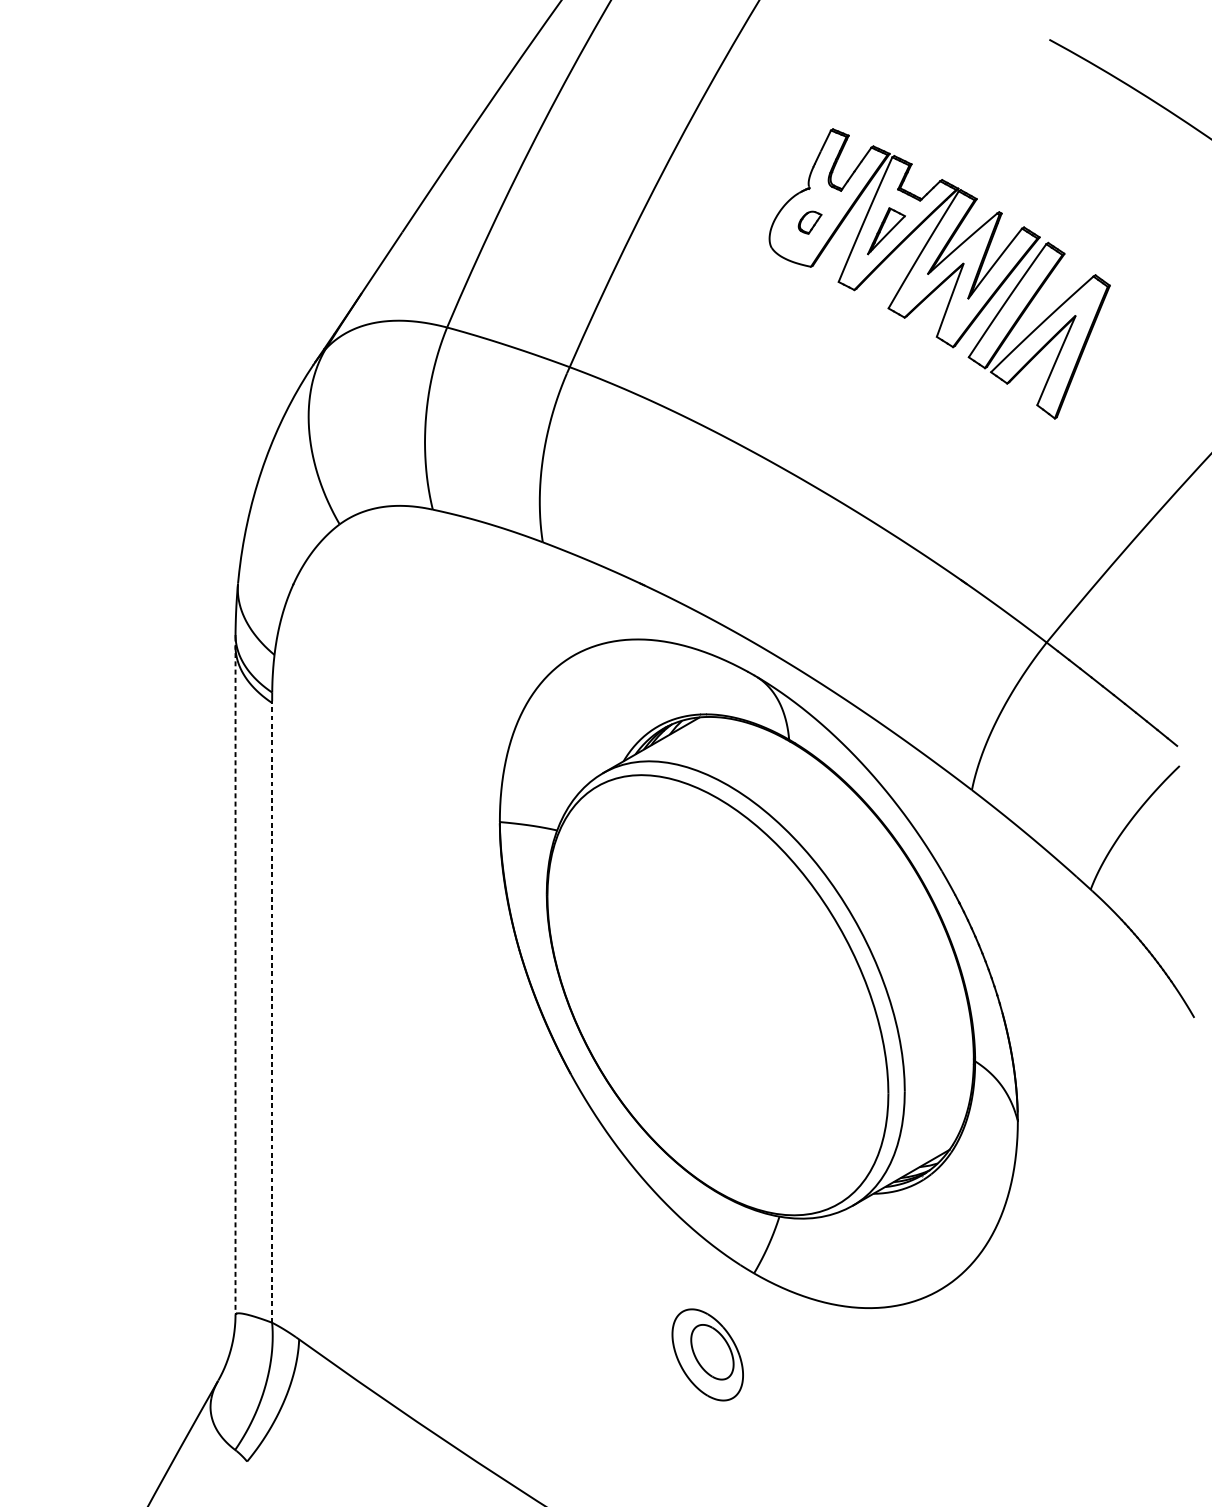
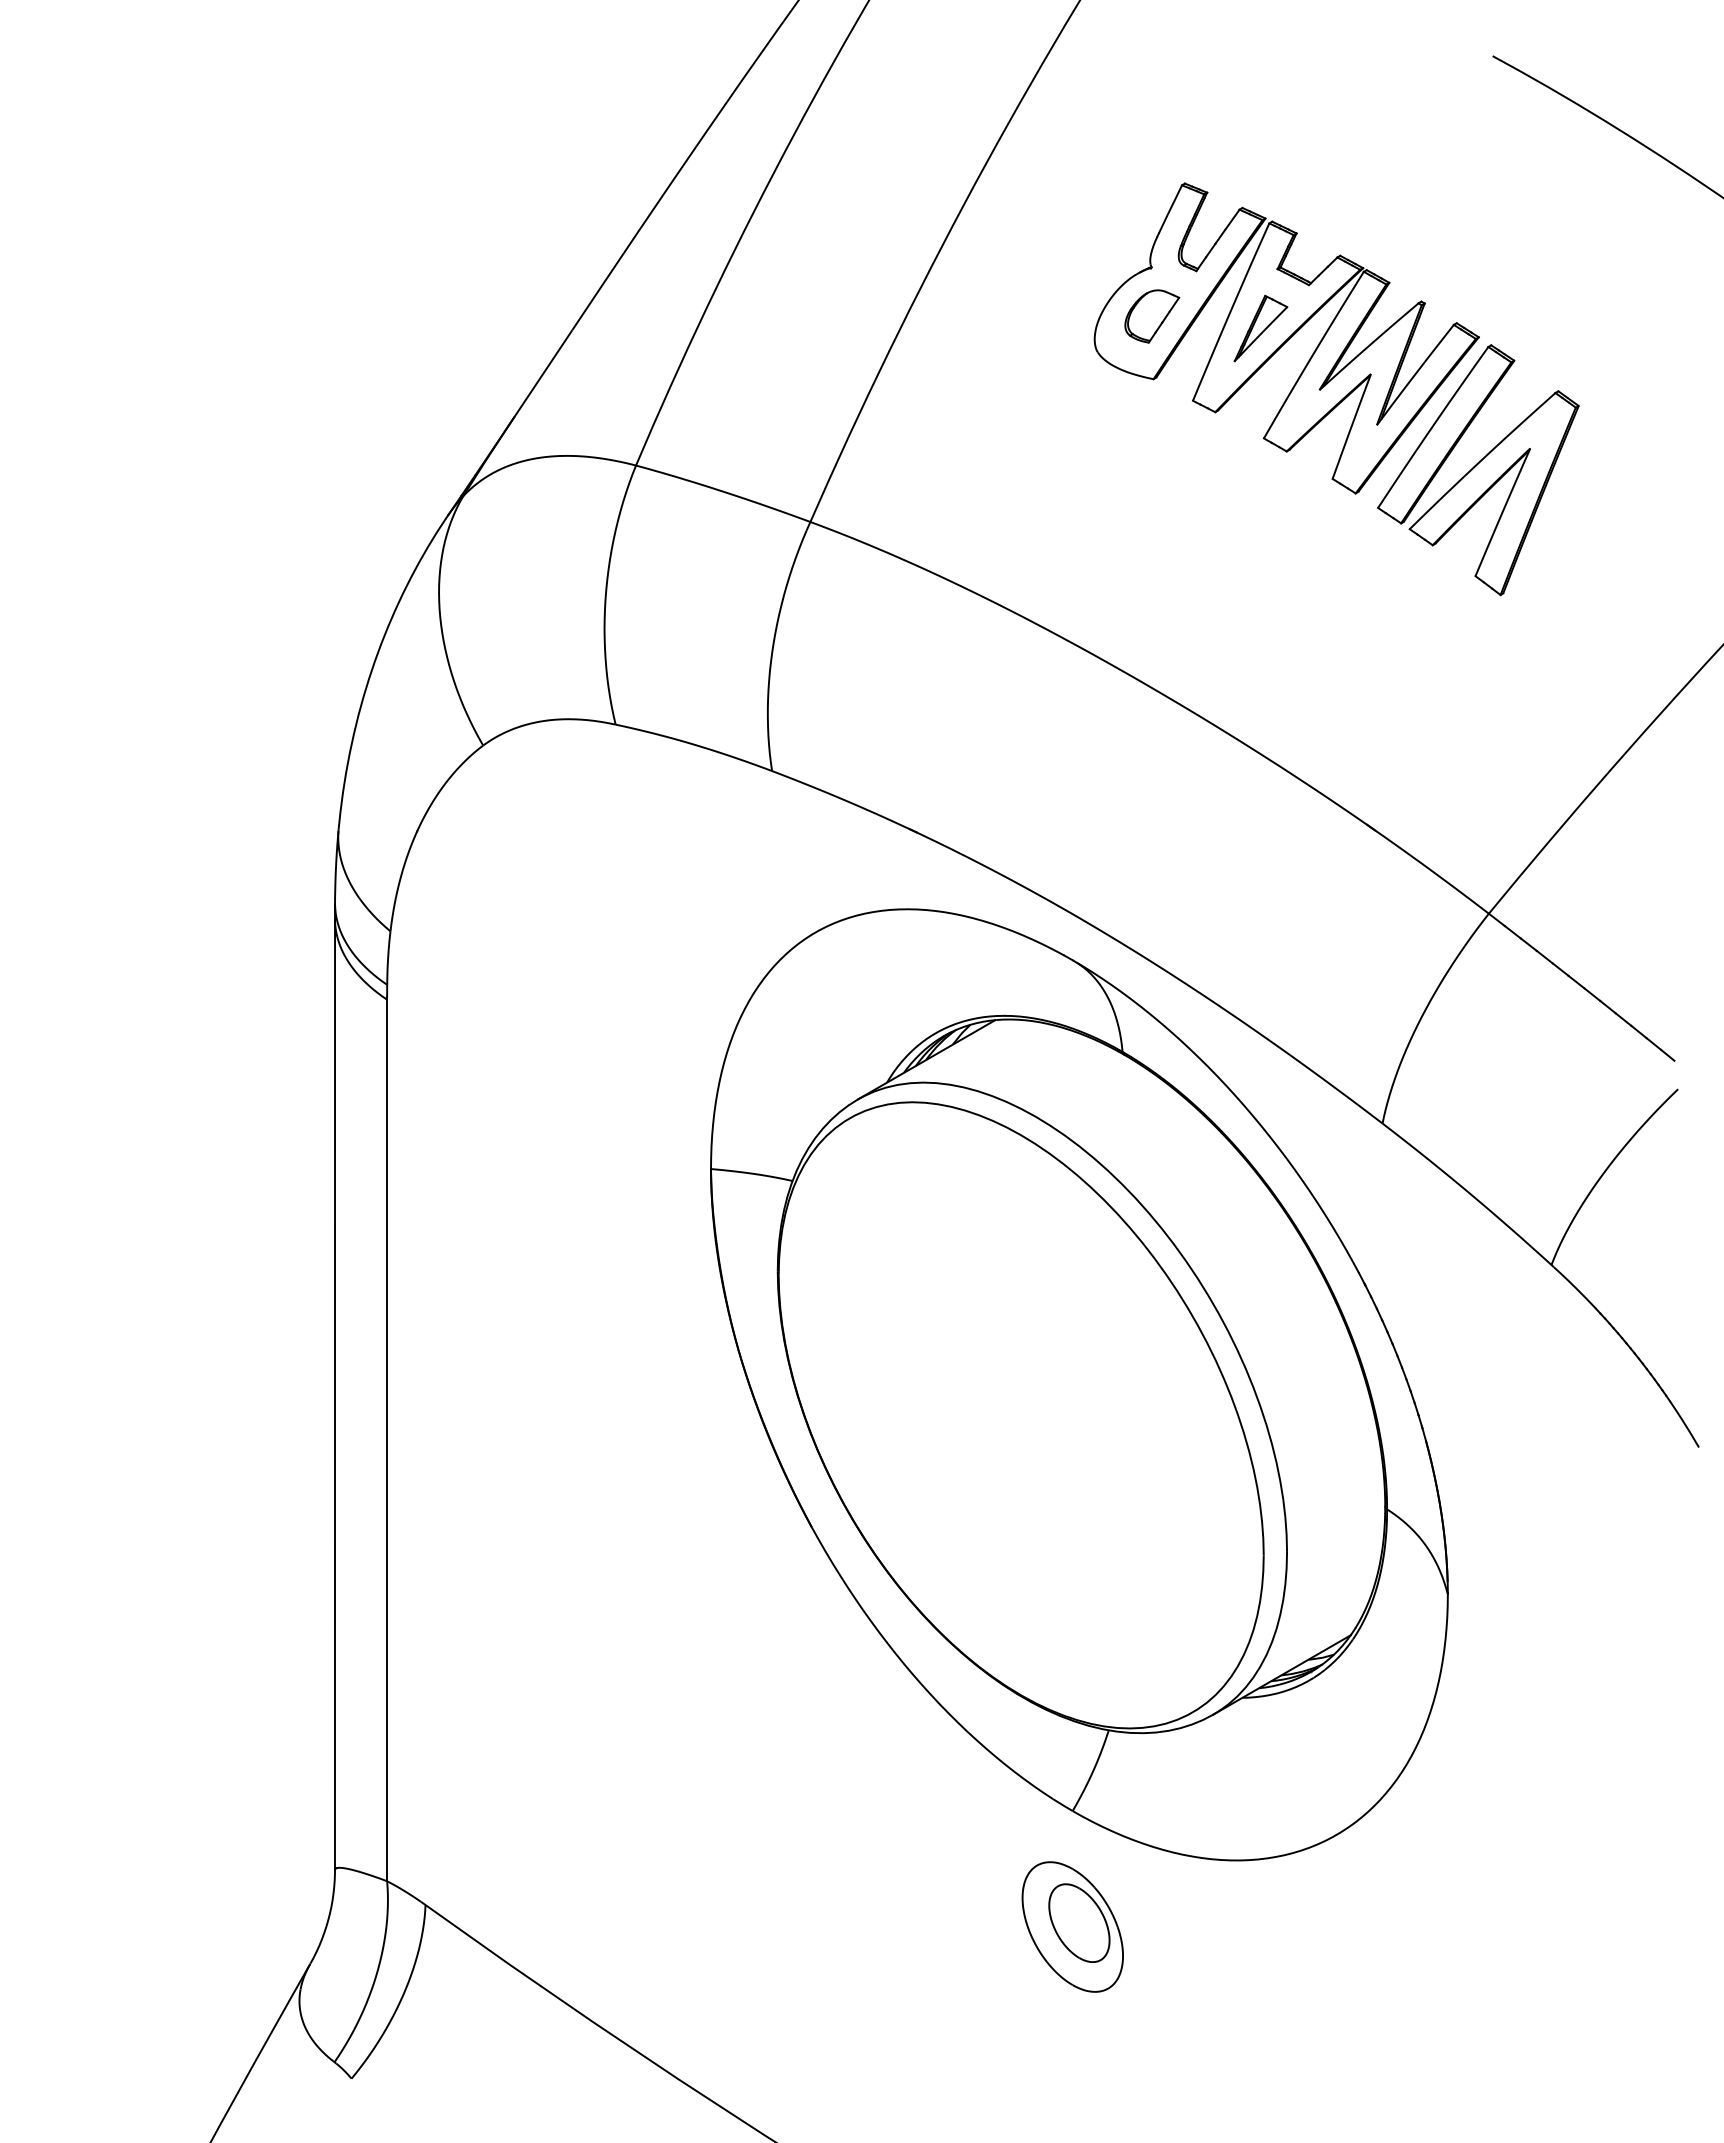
part: (810, 222) -> (1152, 316), size x1.67
line: (235, 976) -> (335, 1388), dashed -> solid
line: (272, 1011) -> (387, 1438), dashed -> solid
part: (707, 1354) -> (1072, 1926), moved

